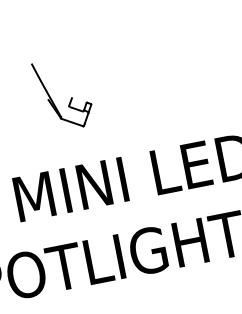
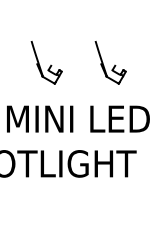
part: (168, 73) -> (110, 62), added

